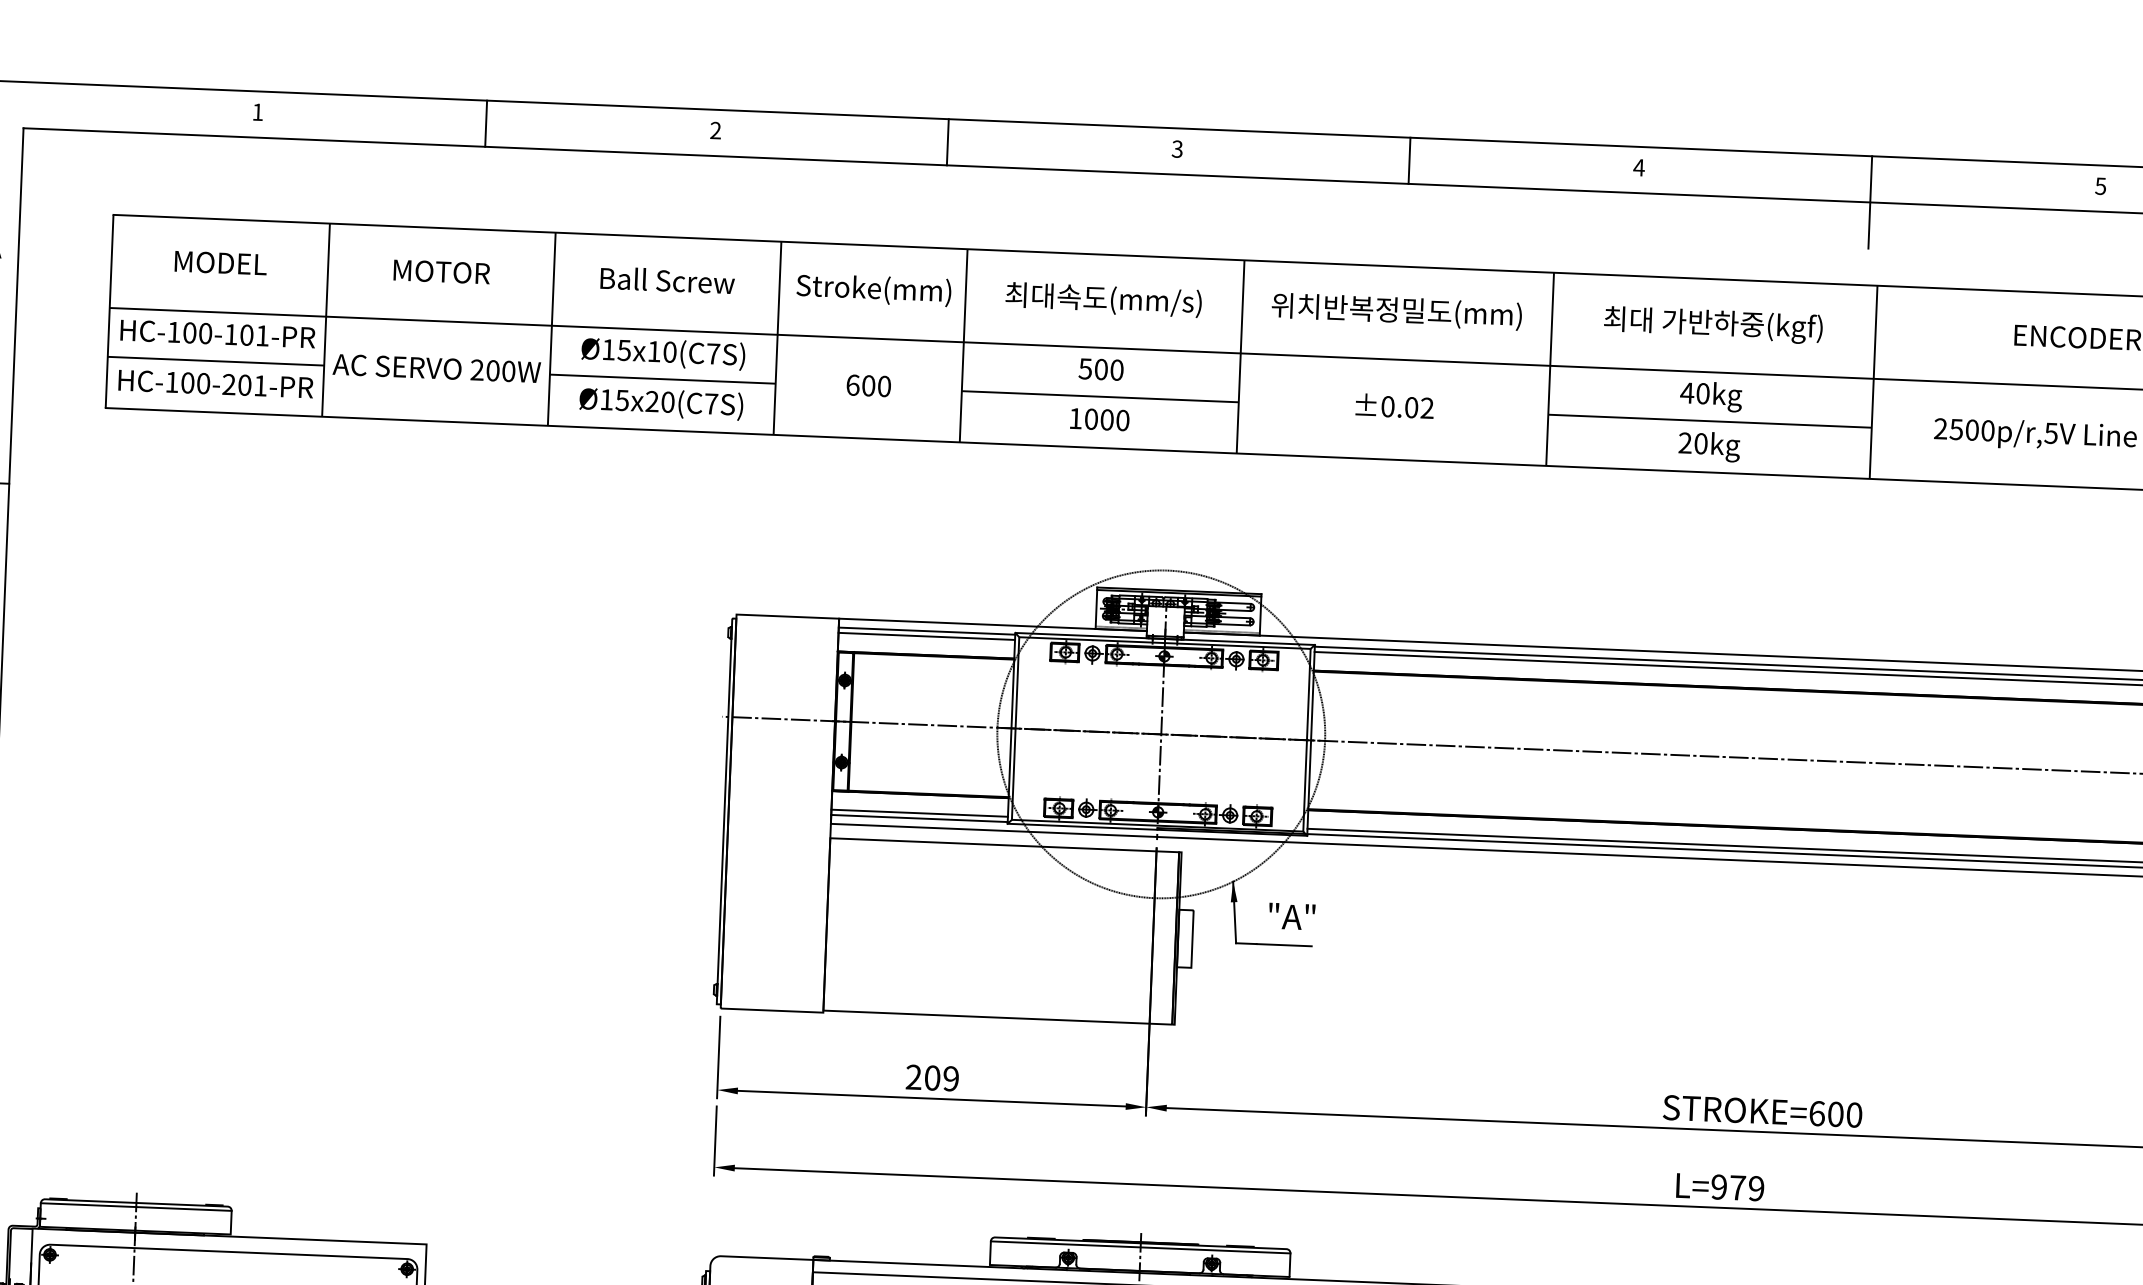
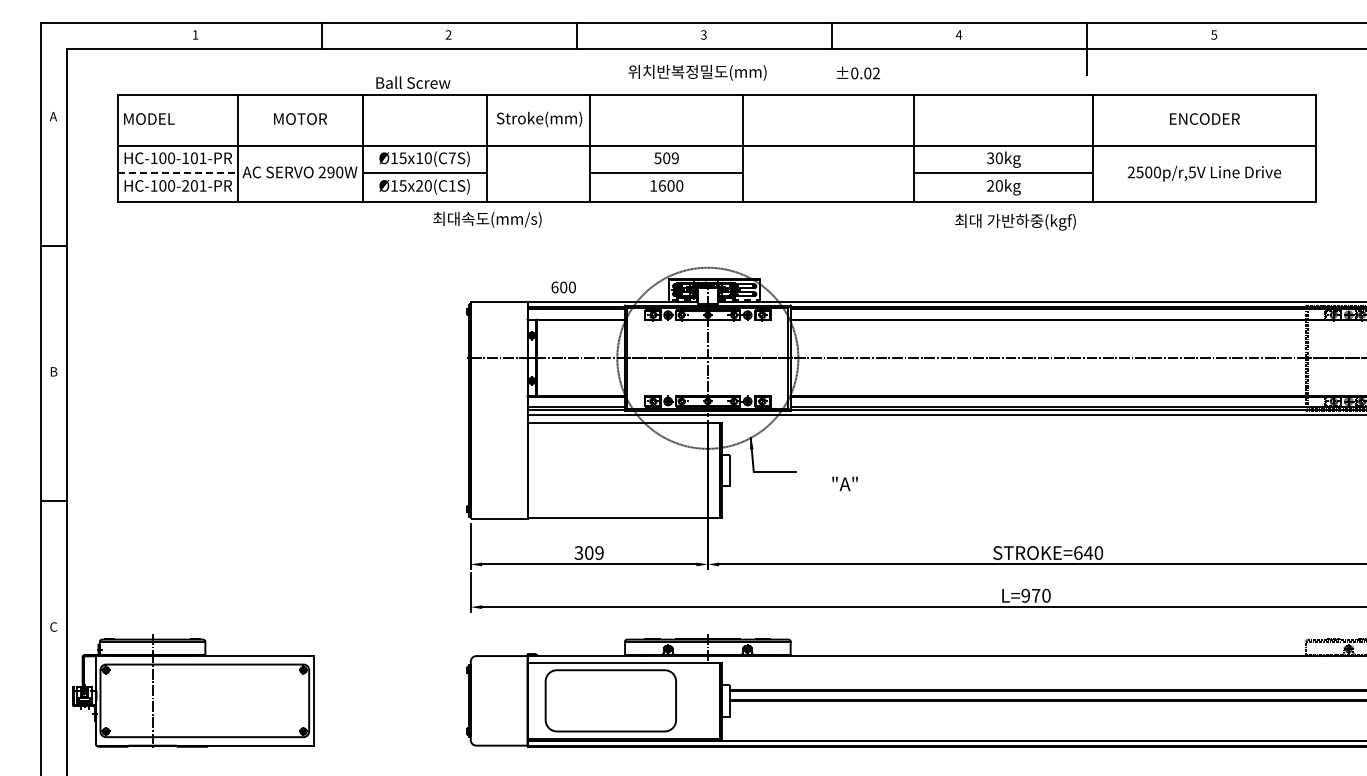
text: (221, 262) -> (149, 118), moved
text: (667, 280) -> (413, 82), moved
text: (1103, 299) -> (487, 219), moved
text: (1396, 311) -> (697, 72), moved
text: (1713, 323) -> (1015, 221), moved
line: (215, 361) -> (177, 173), solid -> dashed
text: (492, 370) -> (330, 172), 200W -> 290W
text: (1115, 370) -> (674, 158), 500 -> 509
text: (868, 385) -> (563, 287), moved
text: (1687, 393) -> (990, 158), 40kg -> 30kg
text: (710, 403) -> (451, 185), Ø15x20(C7S) -> Ø15x20(C1S)
text: (1394, 405) -> (858, 72), moved
text: (1089, 418) -> (661, 185), 1000 -> 1600
text: (1291, 915) -> (844, 483), moved
text: (913, 1078) -> (578, 553), 209 -> 309
text: (1835, 1115) -> (1088, 553), STROKE=600 -> STROKE=640
text: (1756, 1188) -> (1046, 595), L=979 -> L=970

